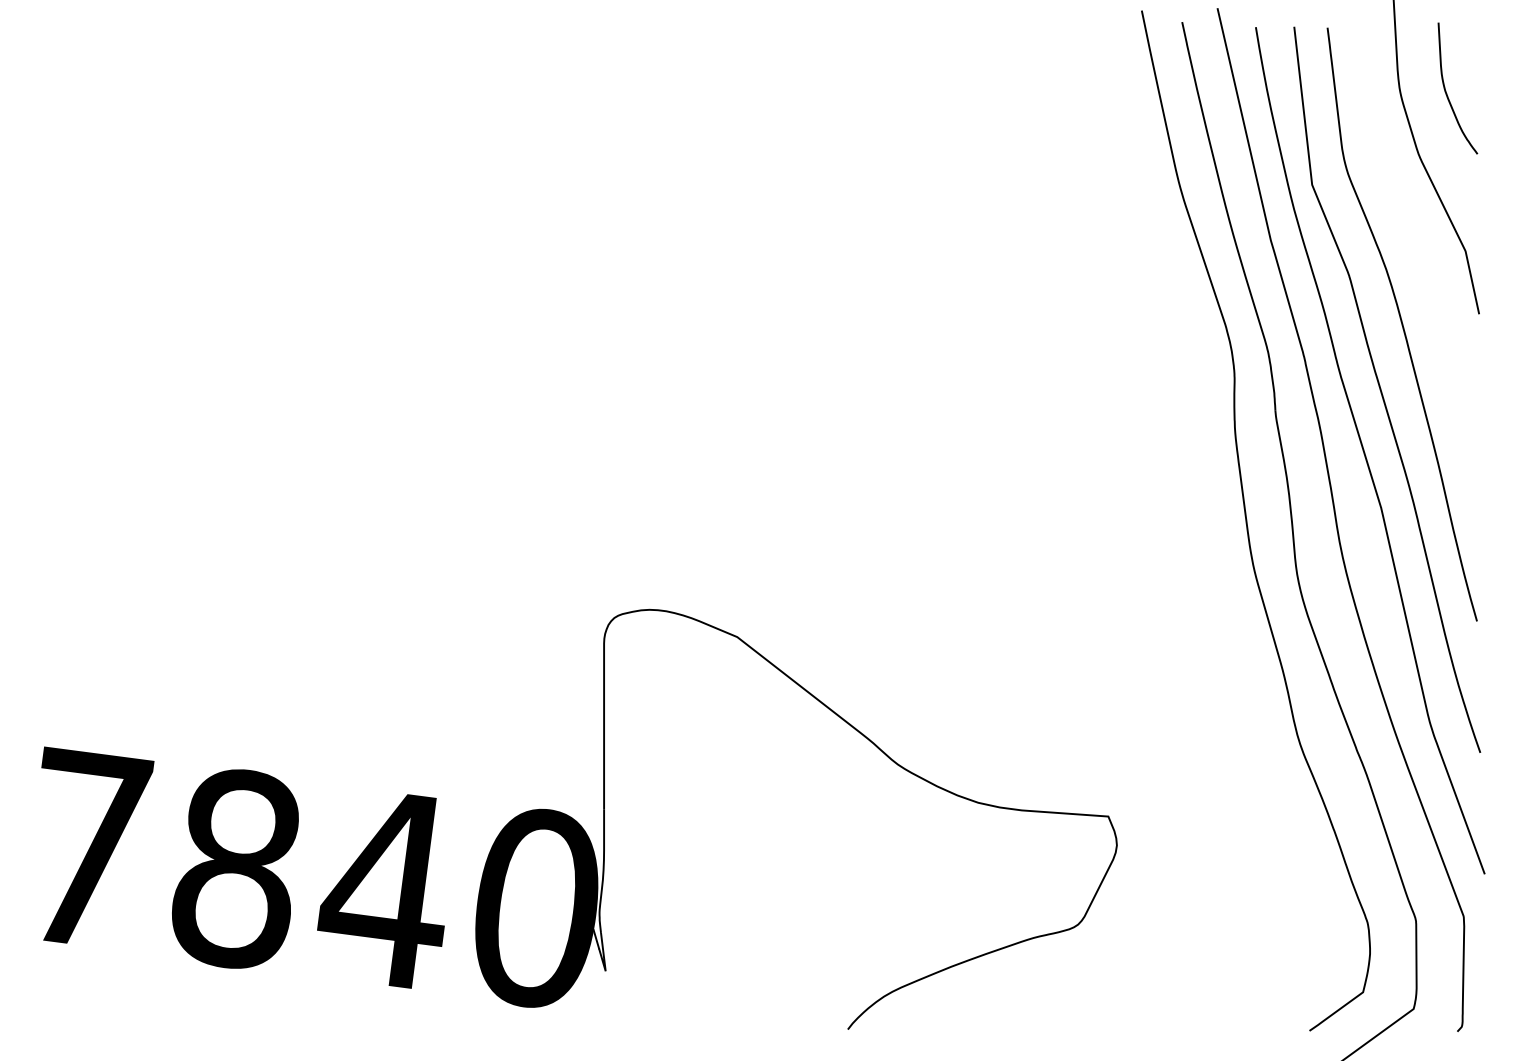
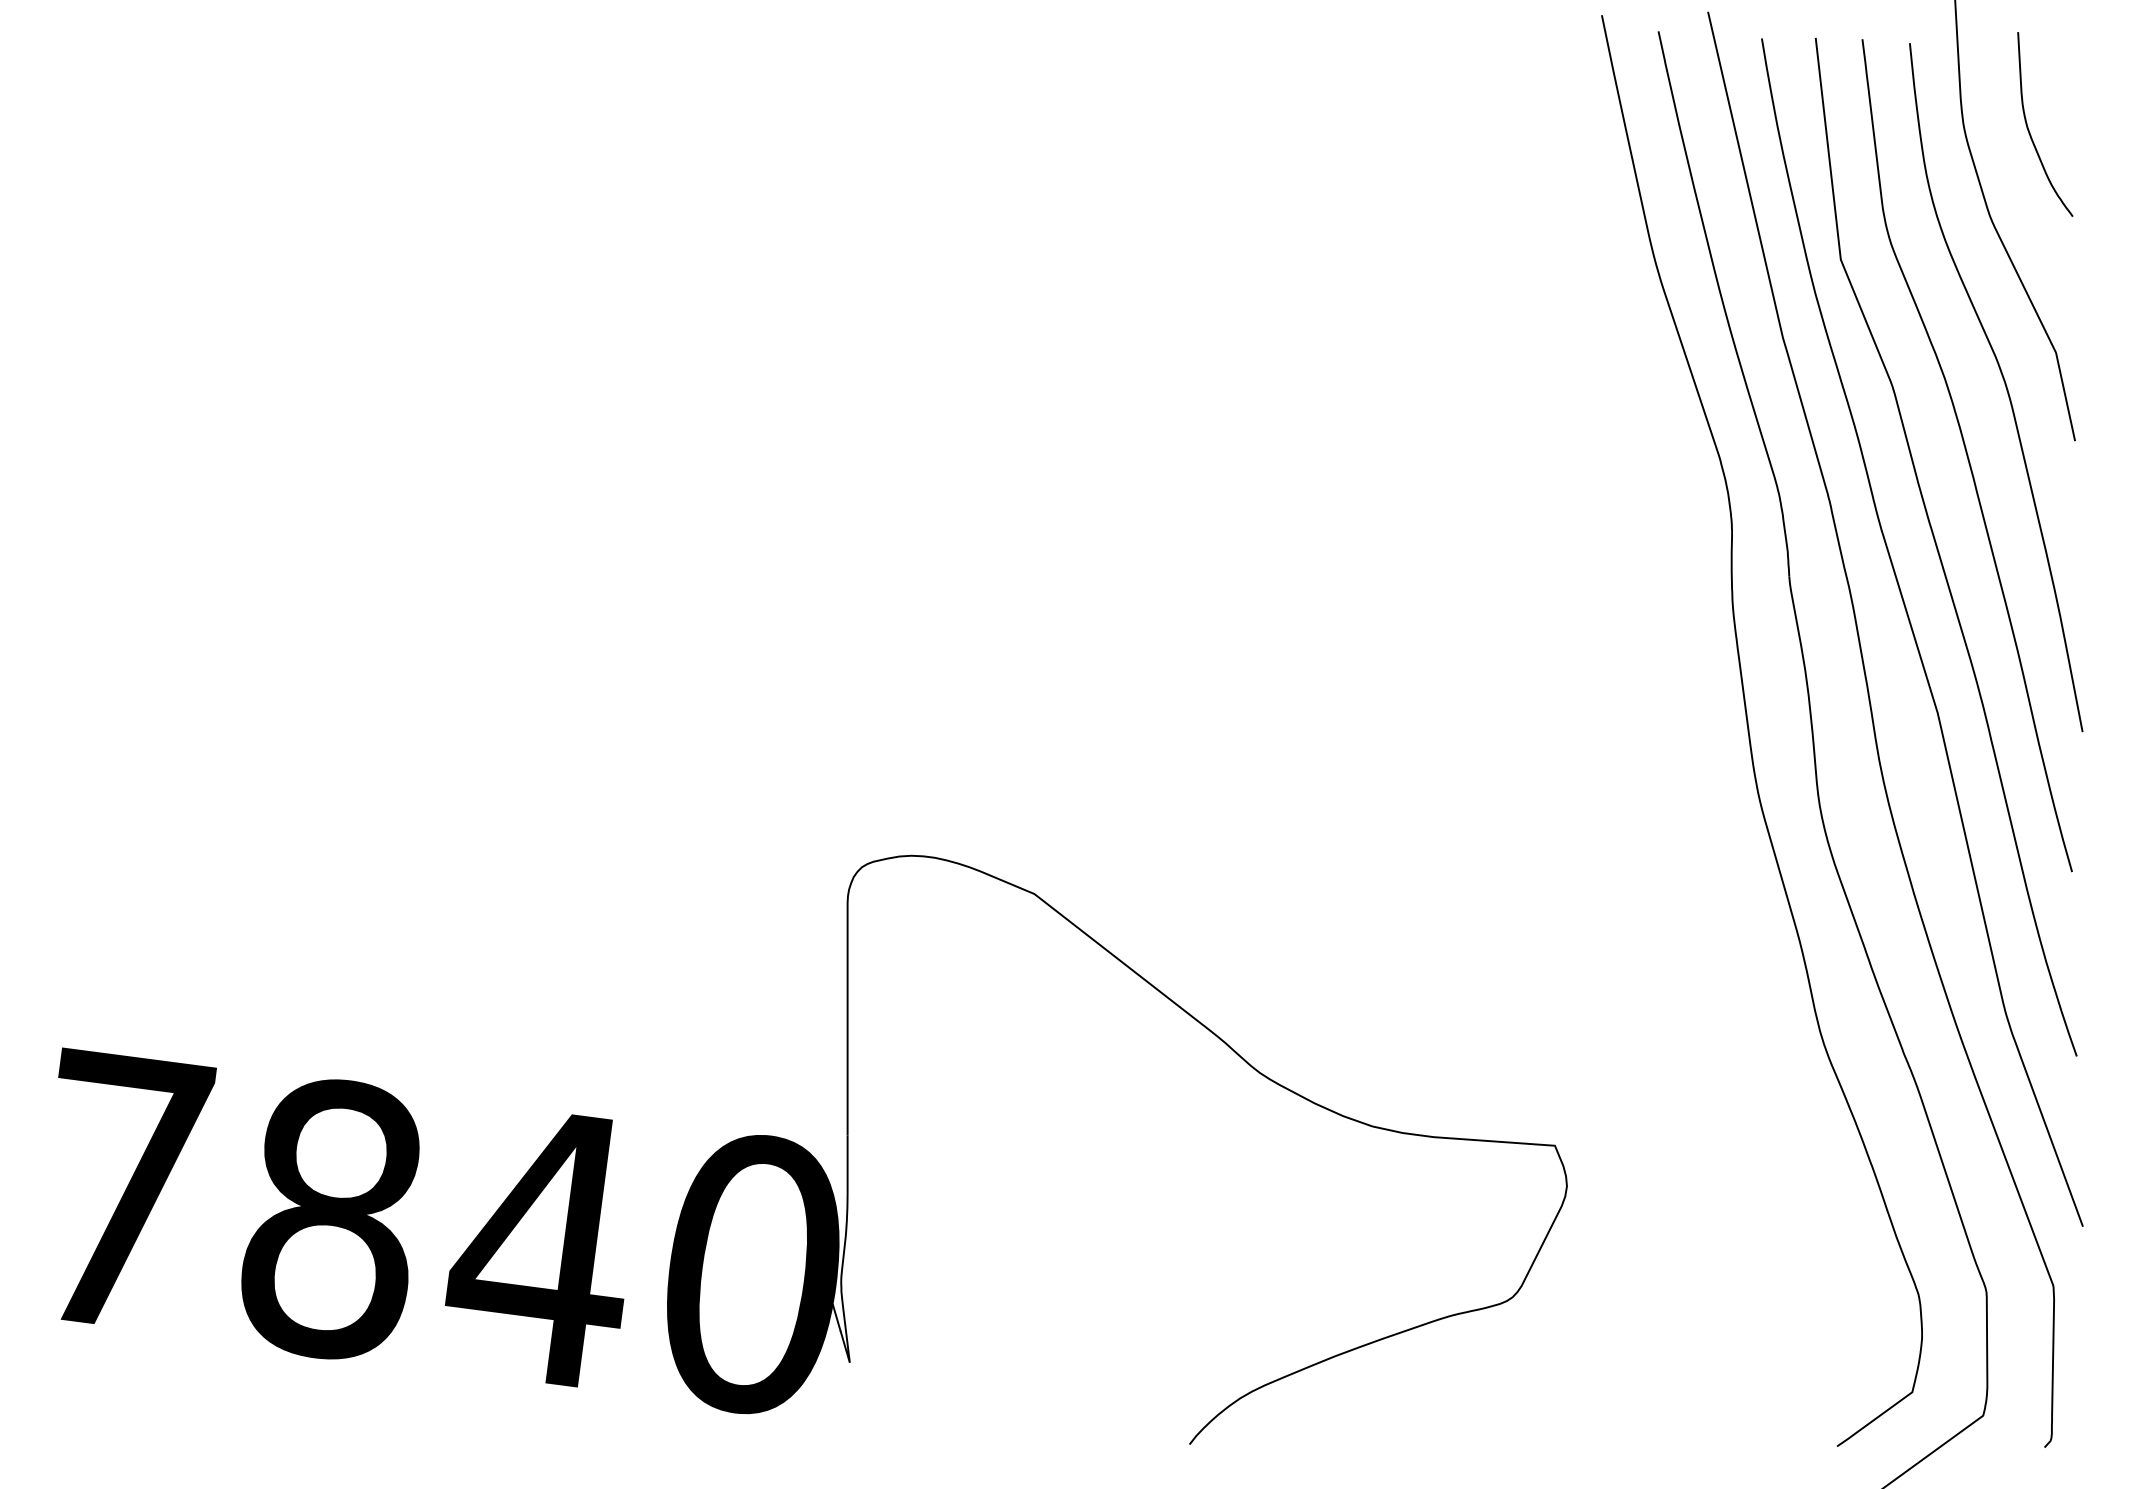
curve: (1428, 273) -> (2004, 384), added

